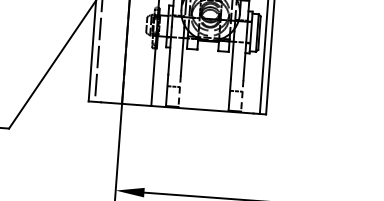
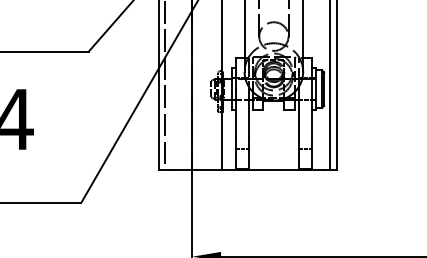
line: (179, 91) -> (248, 153), dashed -> solid
line: (242, 96) -> (311, 153), dashed -> solid

